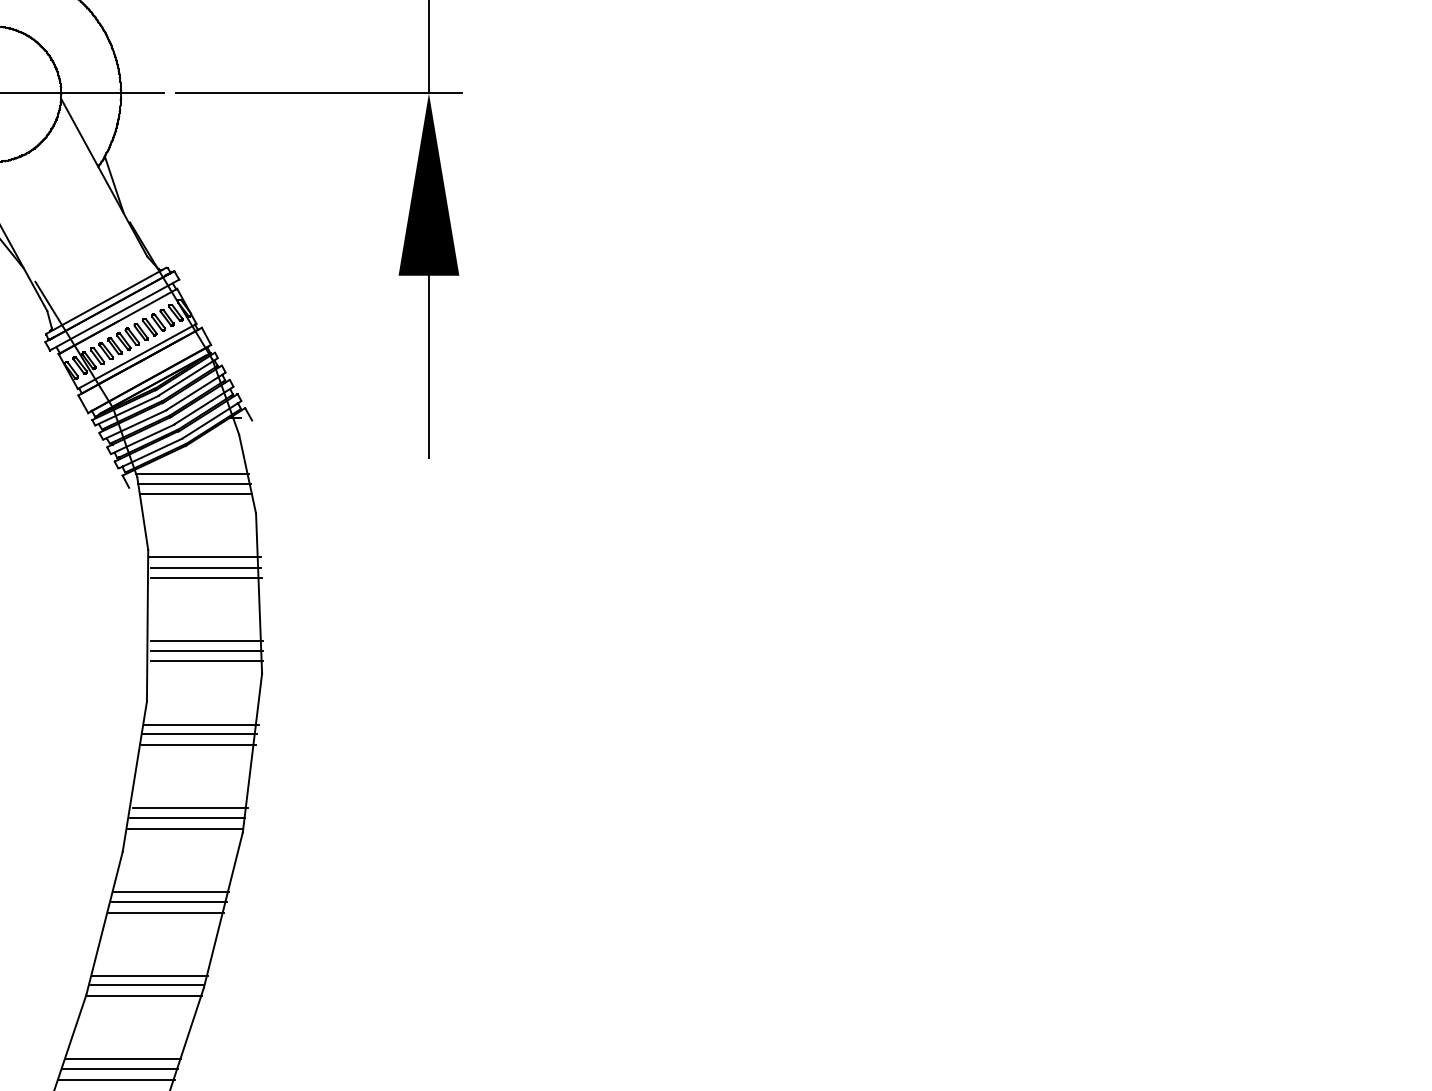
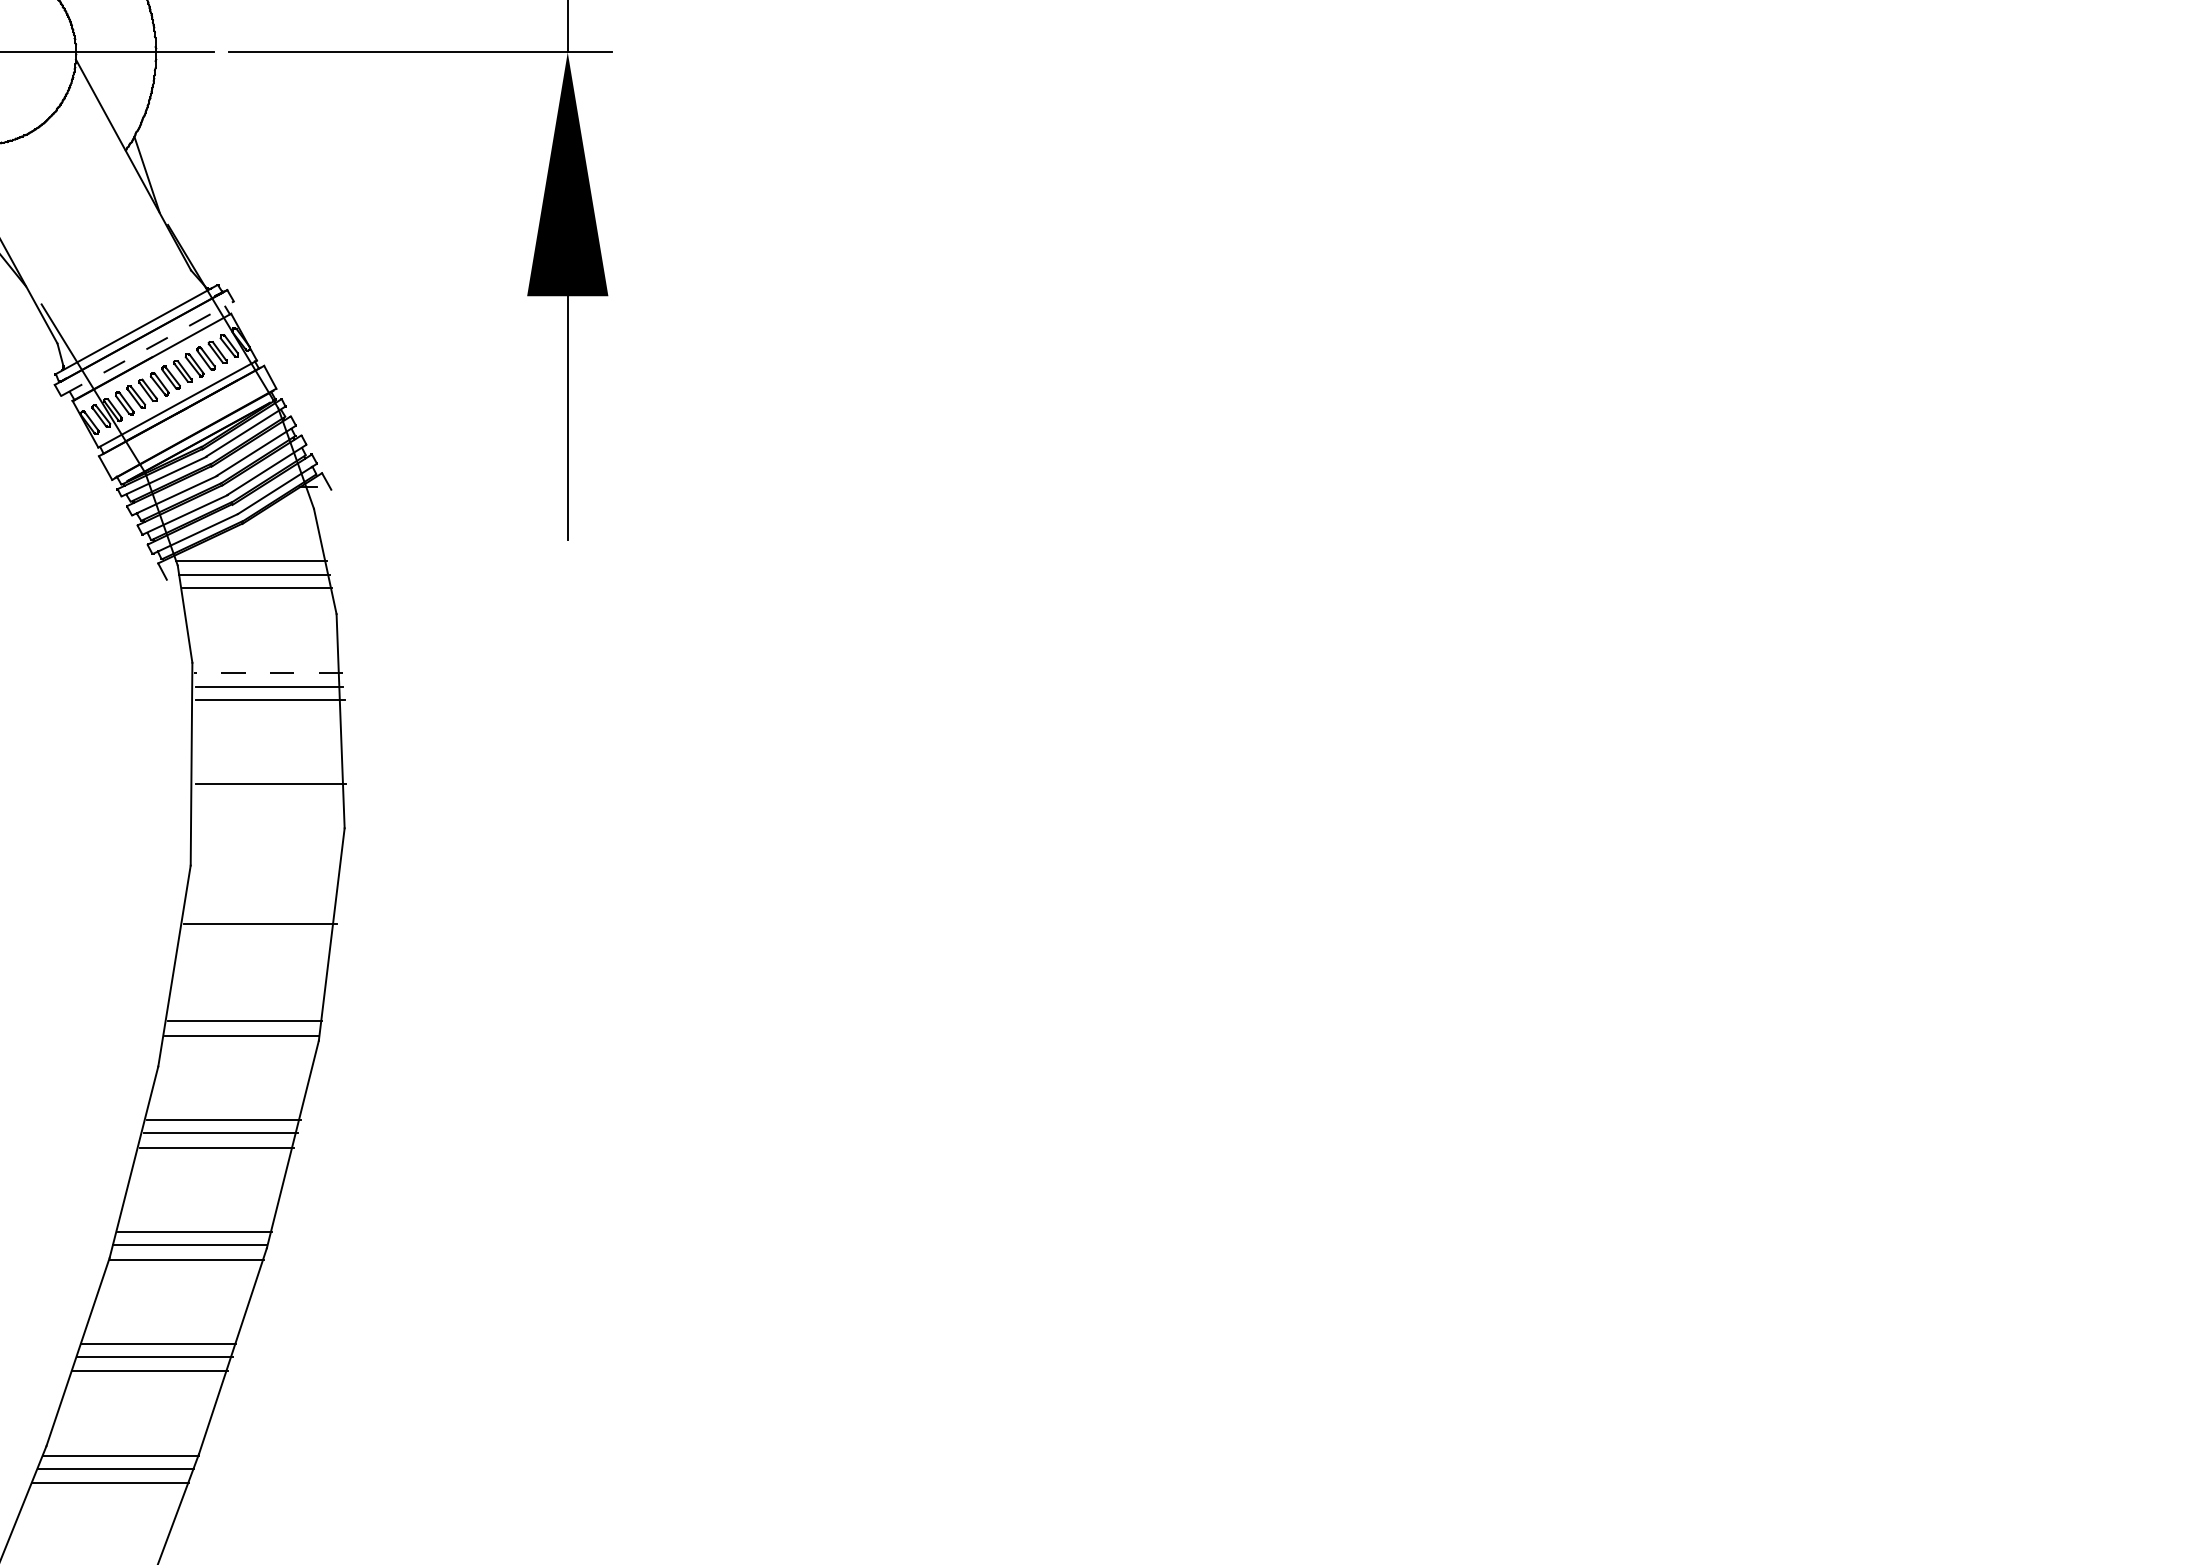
line: (114, 314) -> (147, 348), solid -> dashed
line: (205, 557) -> (268, 672), solid -> dashed
line: (206, 650) -> (270, 797), removed
line: (206, 661) -> (270, 811), removed
line: (201, 724) -> (263, 896), removed
line: (199, 734) -> (261, 909), removed
line: (190, 808) -> (248, 1008), removed

